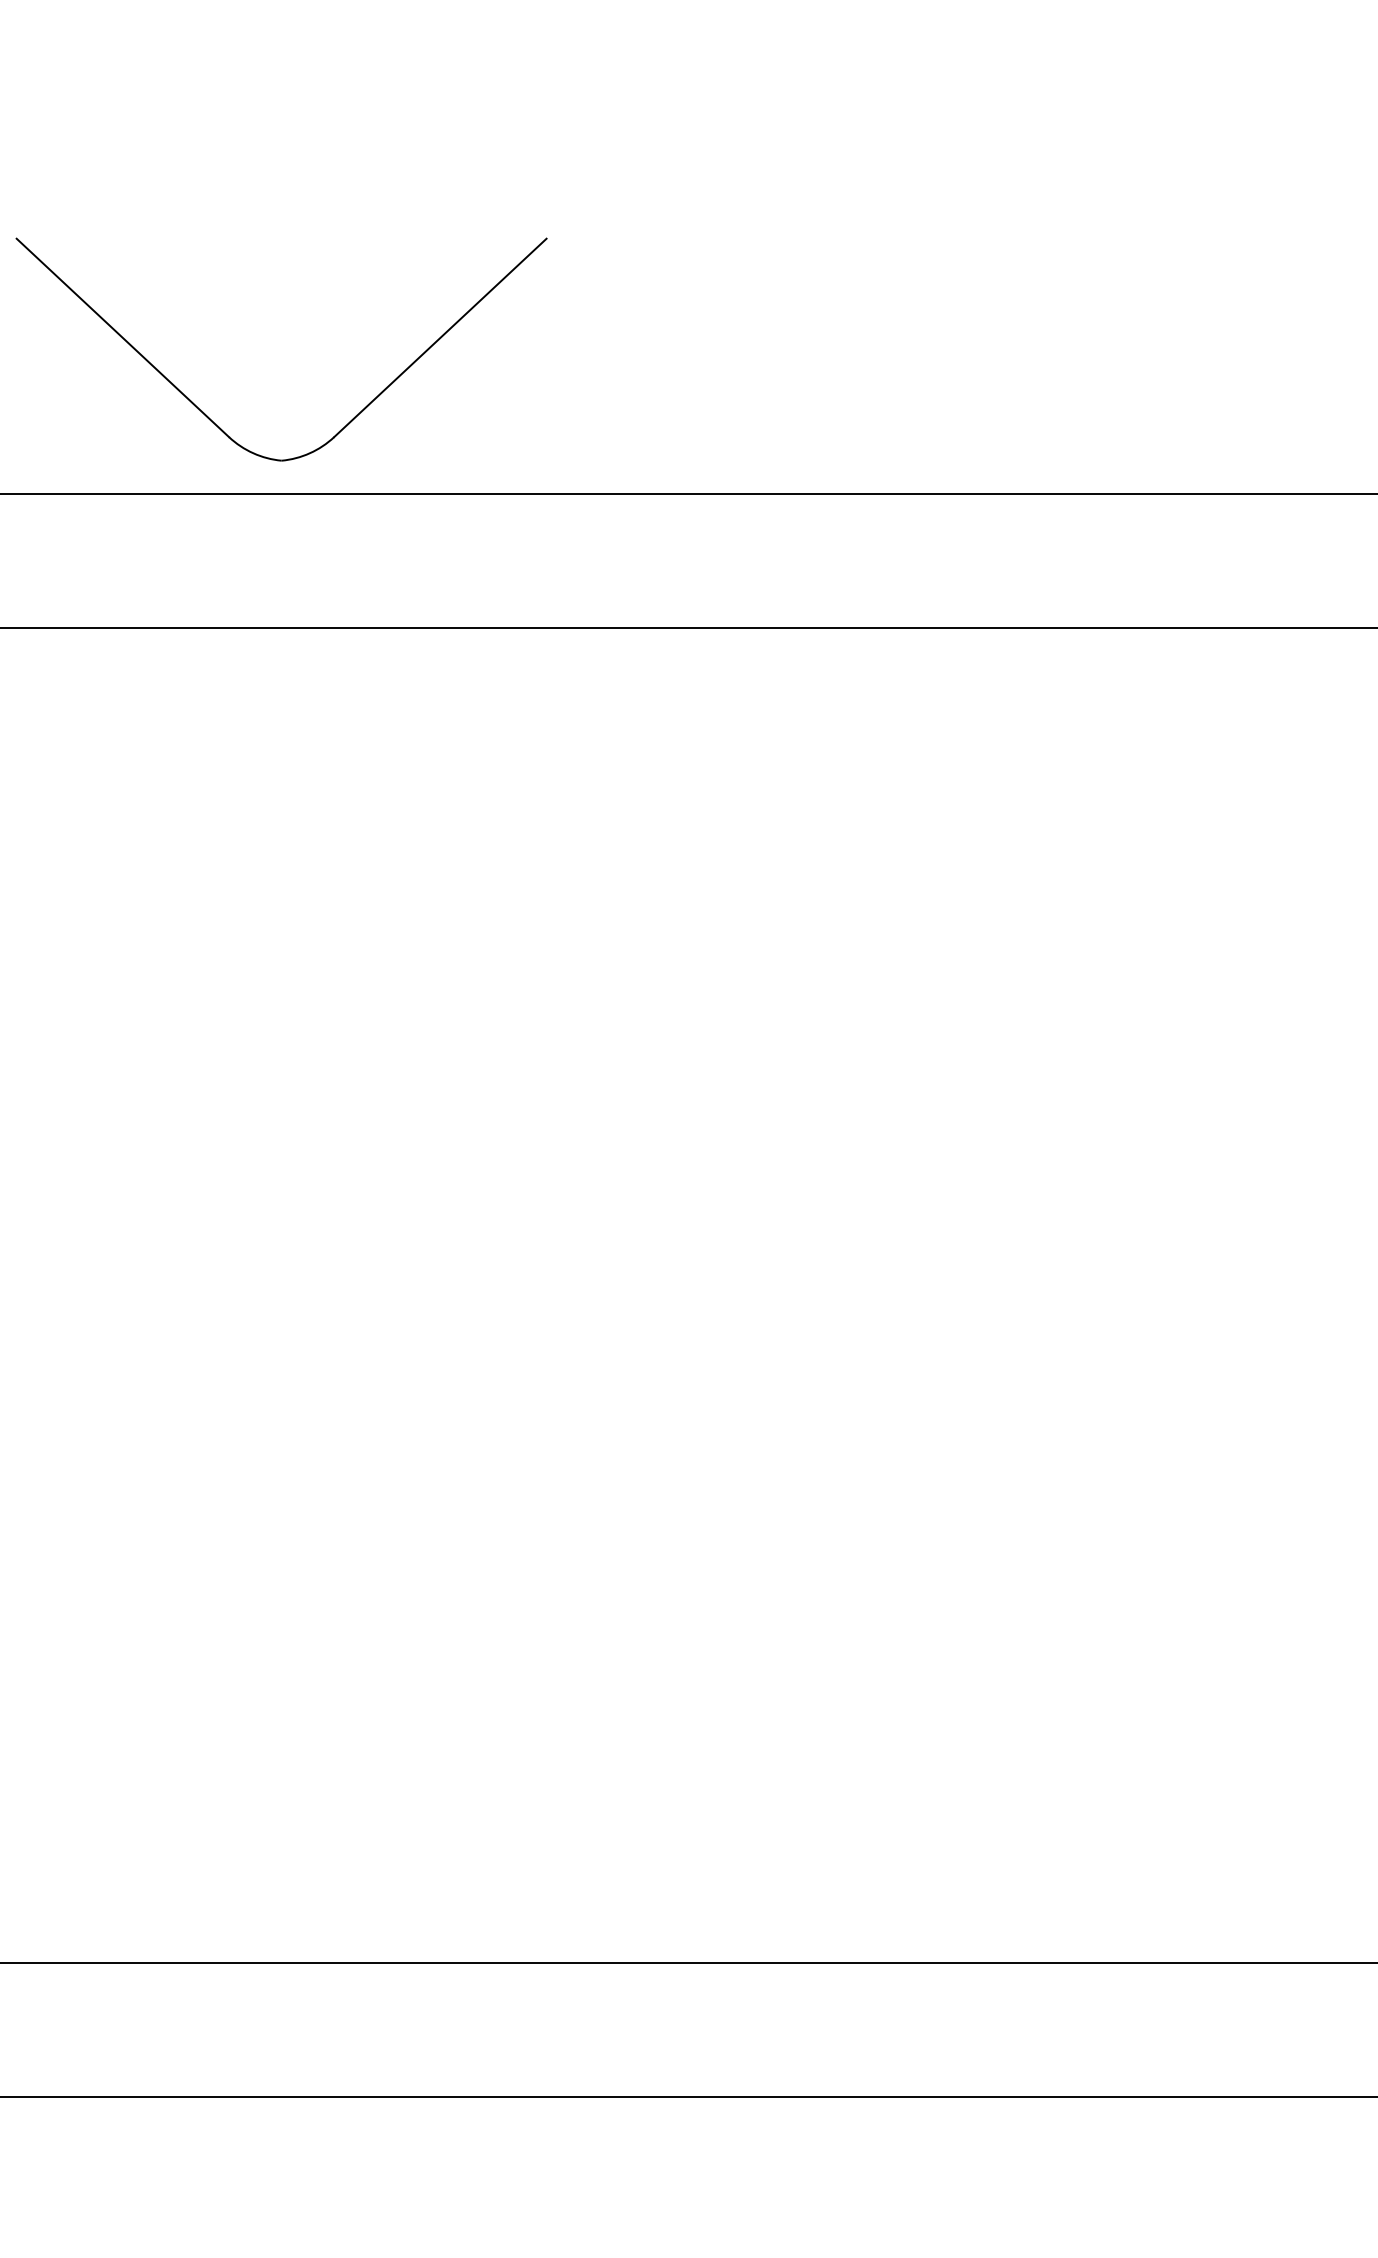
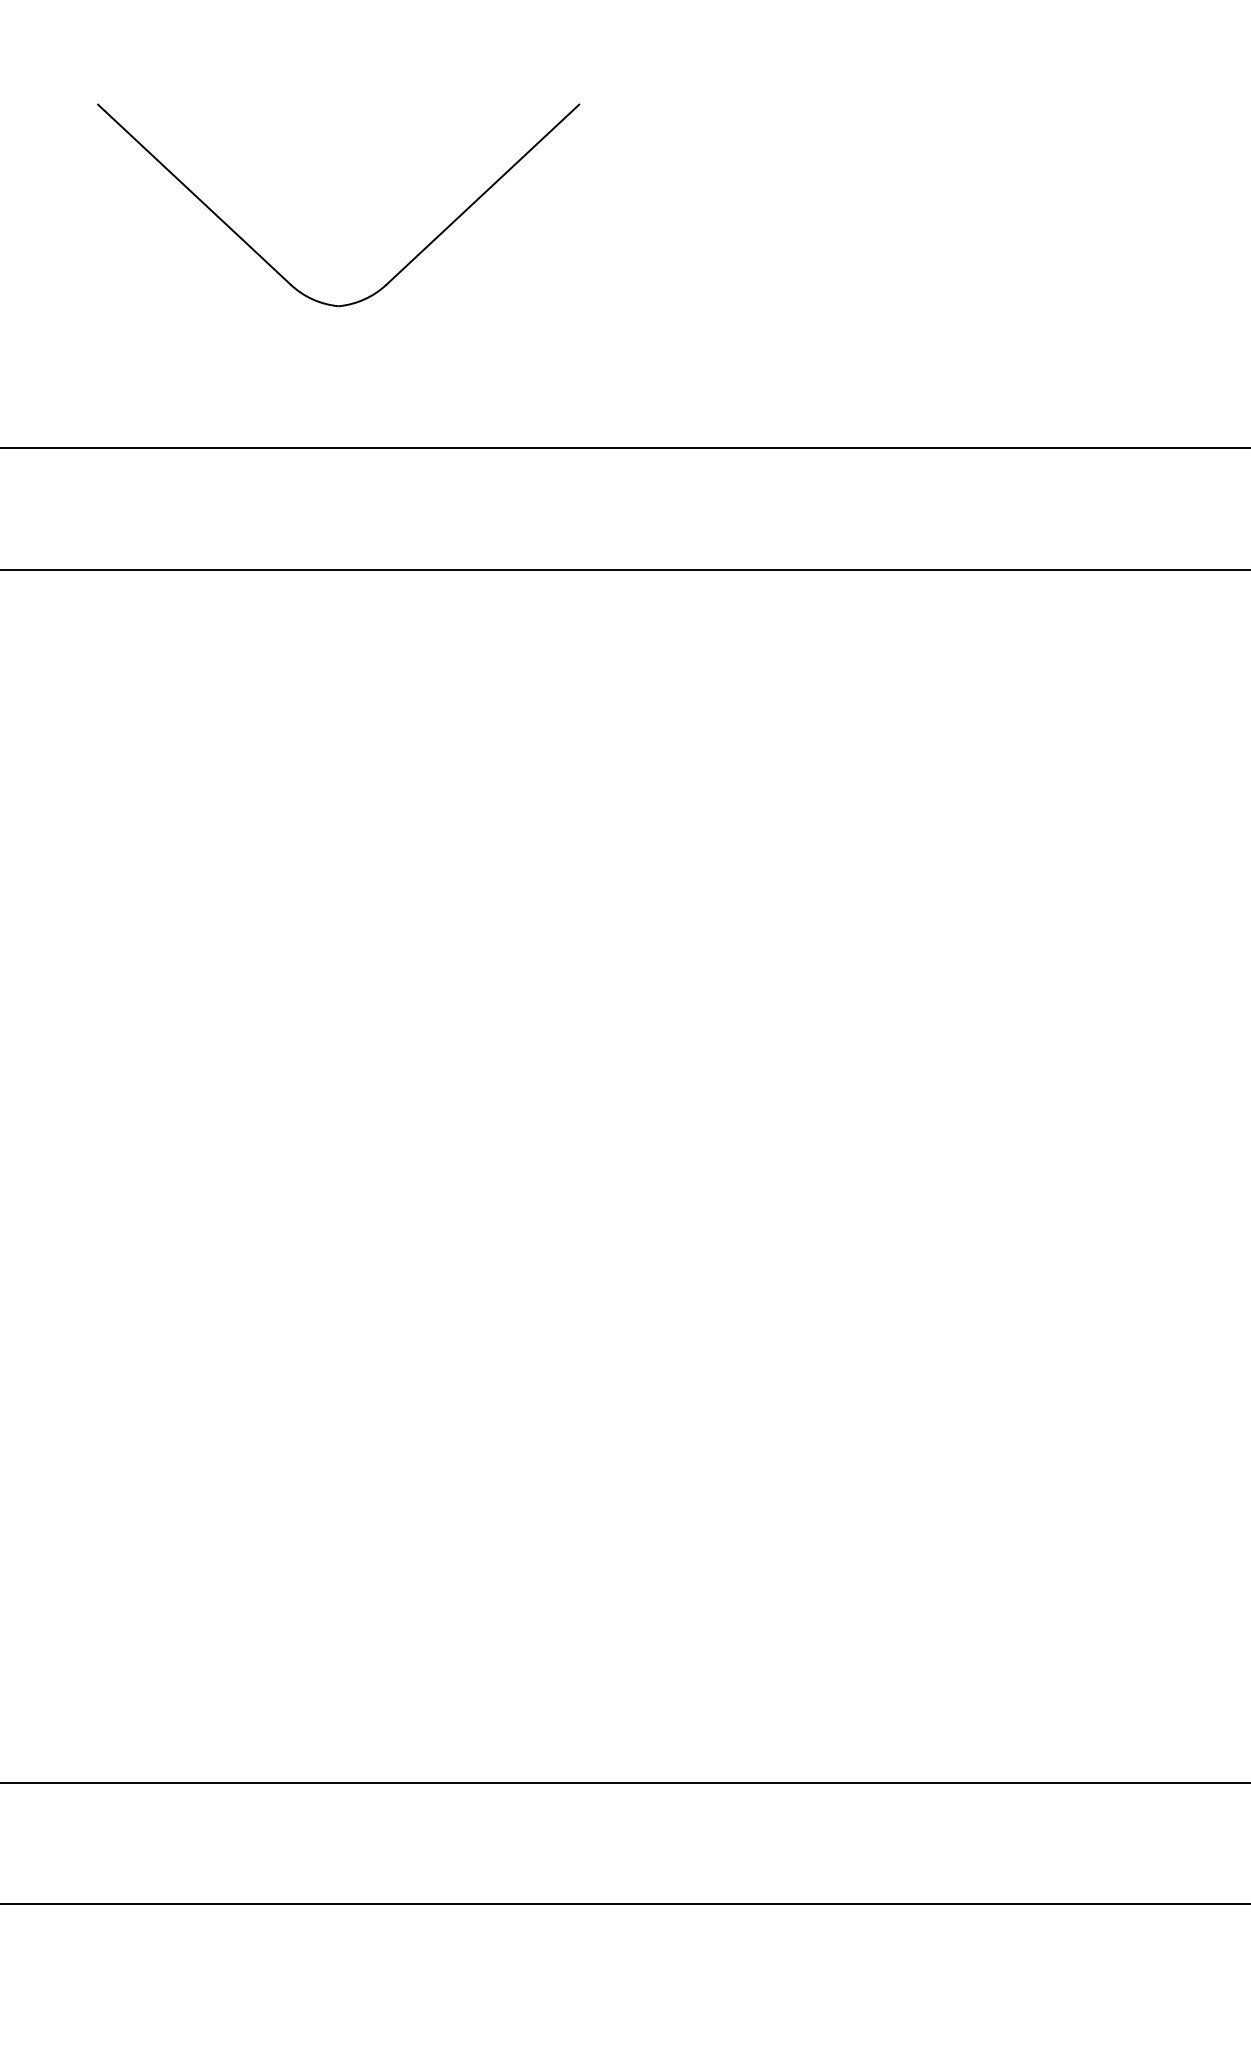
part: (215, 422) -> (278, 271), moved

